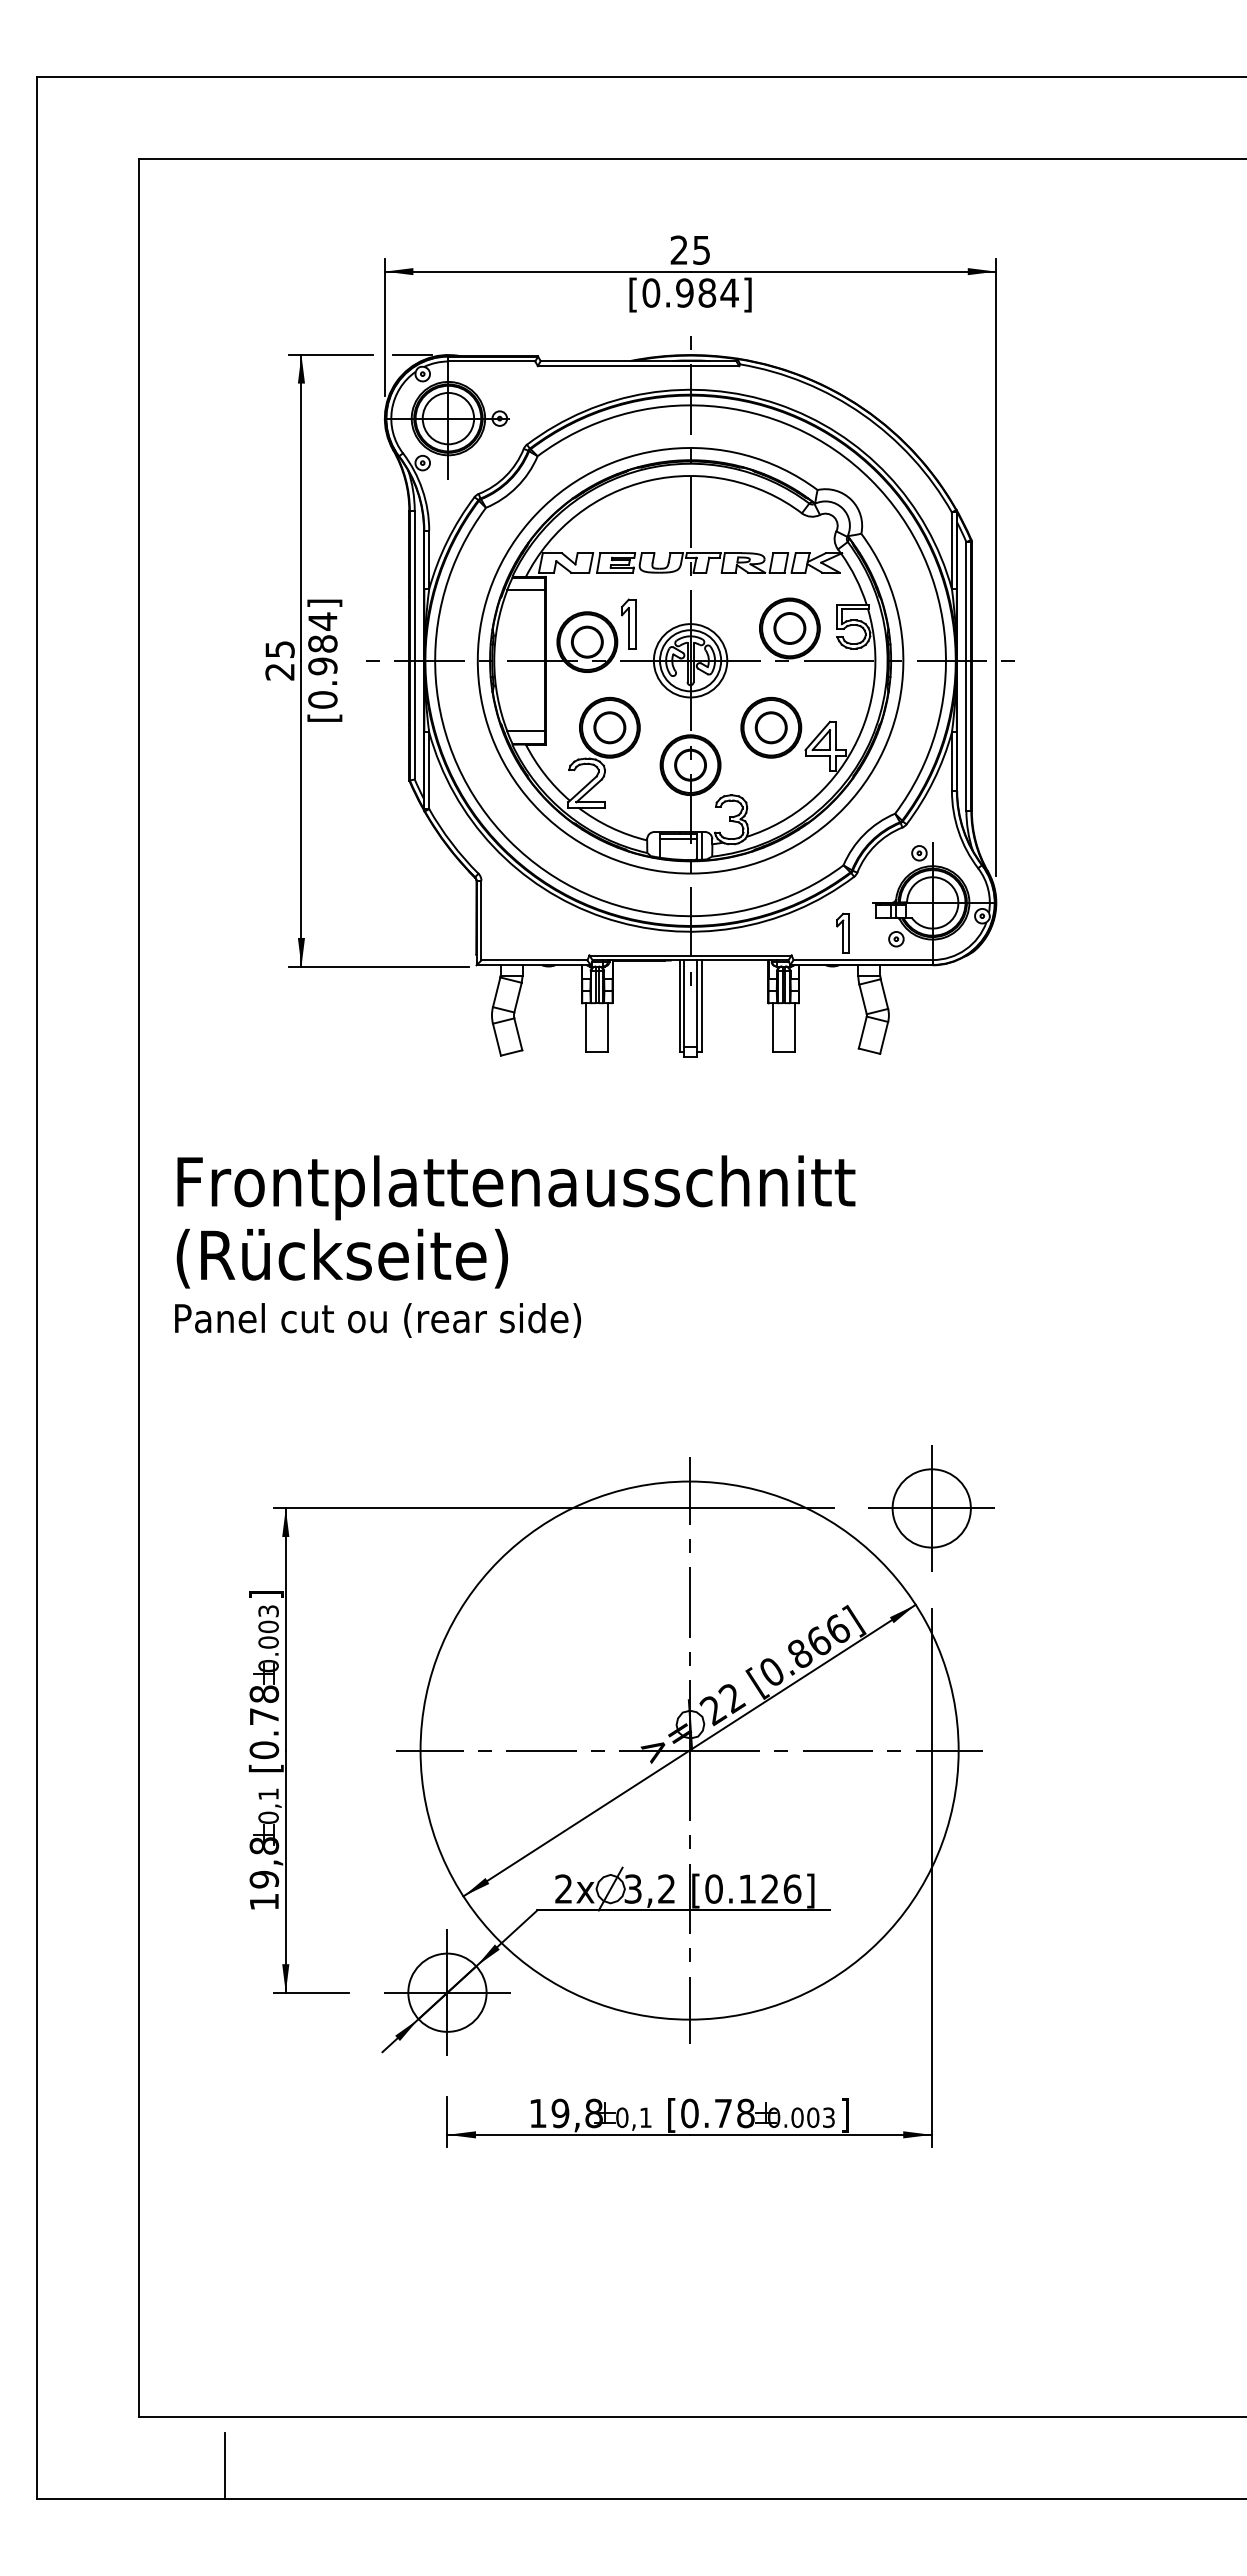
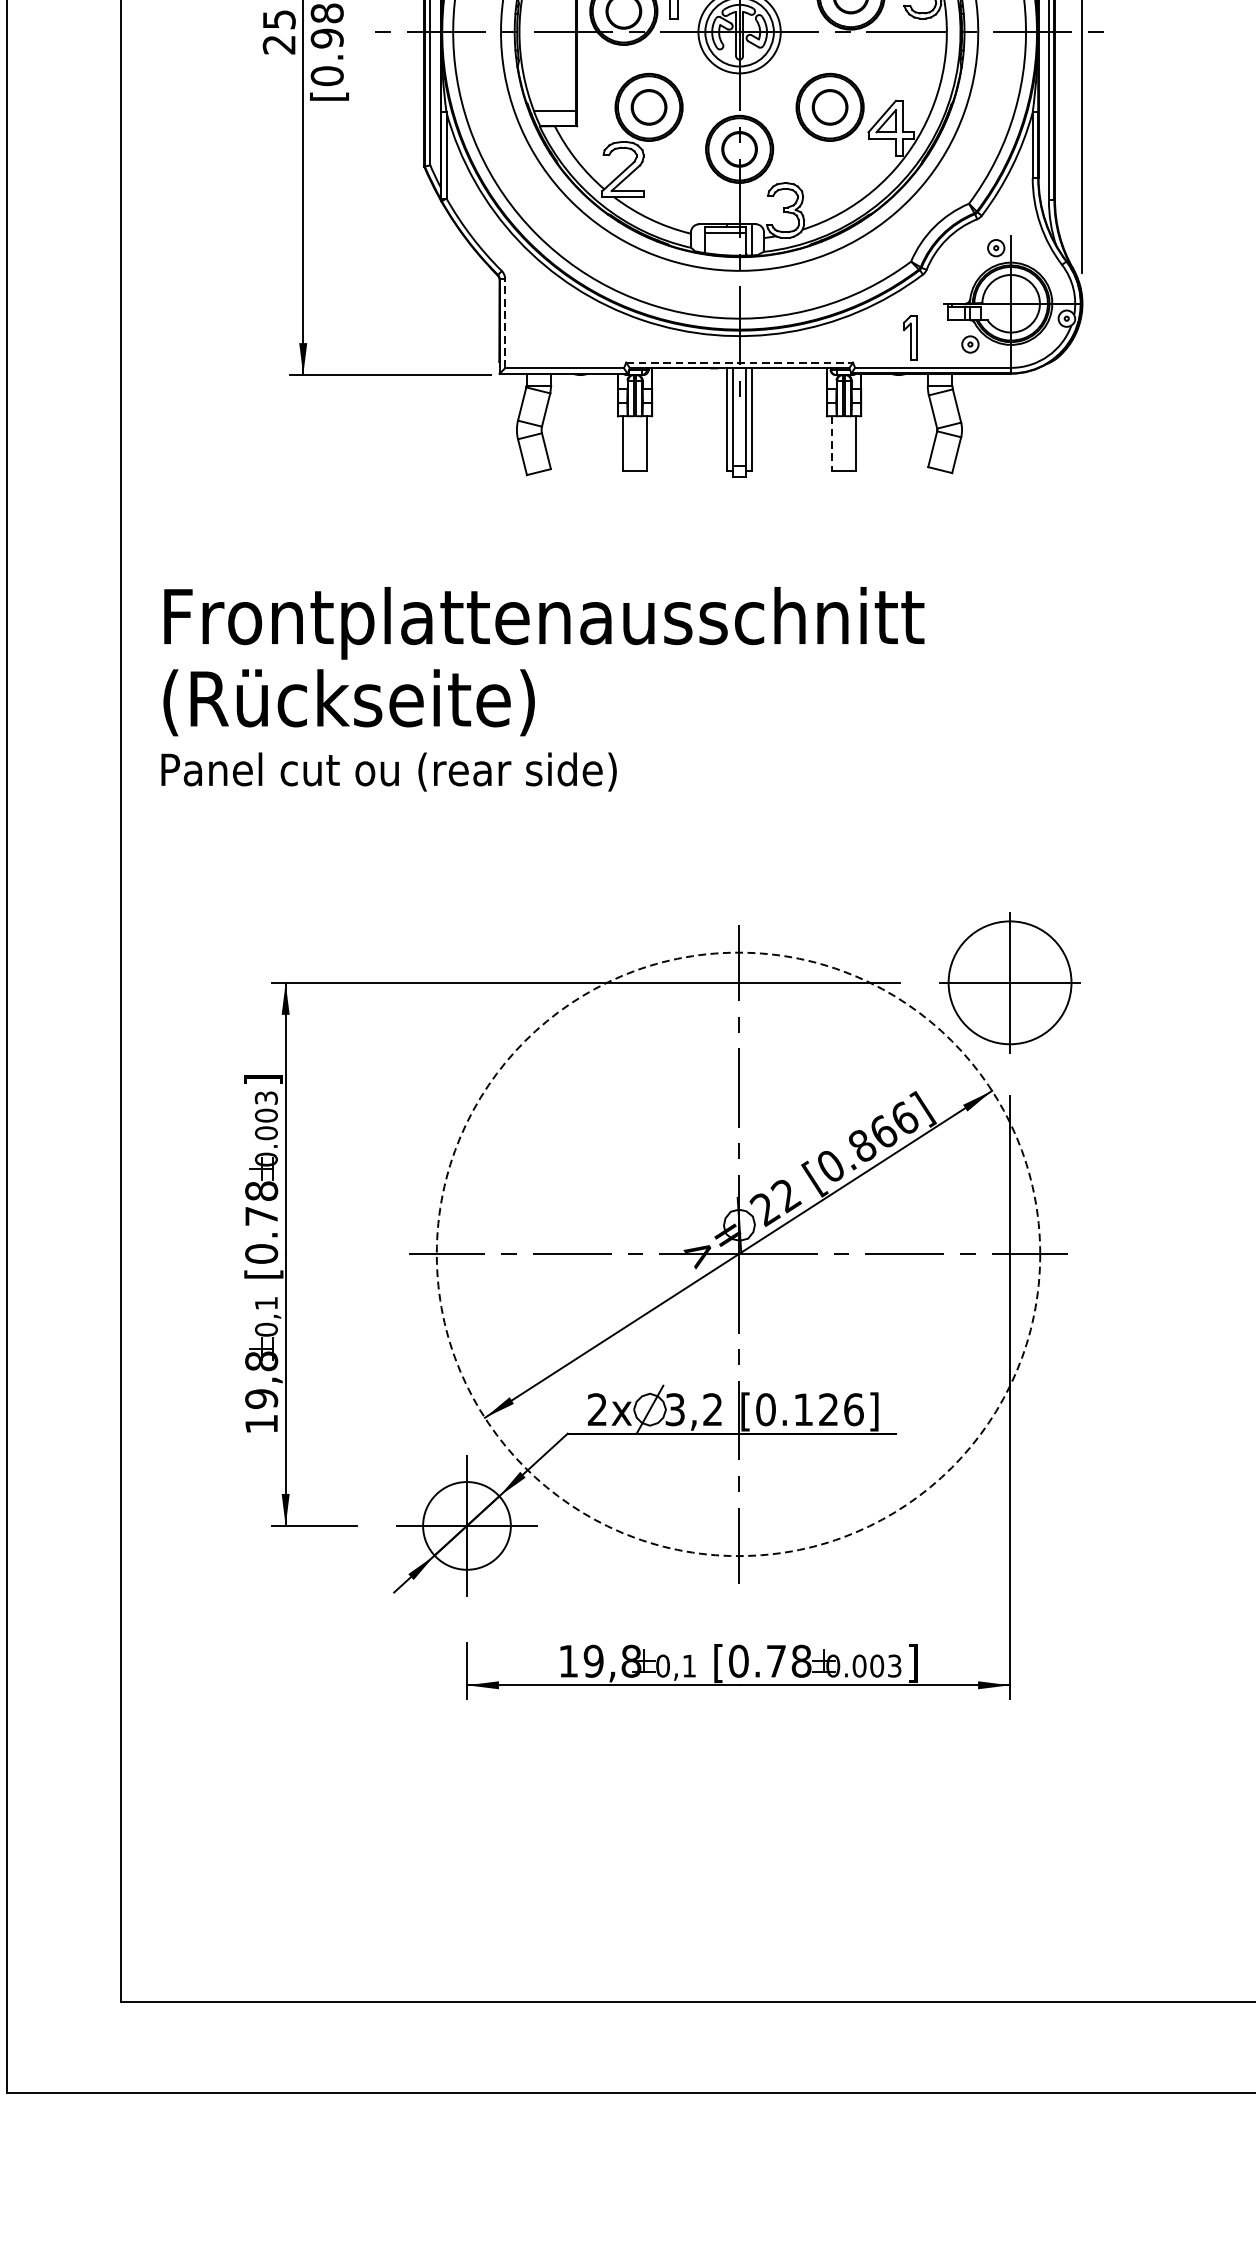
line: (481, 920) -> (505, 323), solid -> dashed
line: (691, 955) -> (740, 362), solid -> dashed
line: (772, 1028) -> (831, 444), solid -> dashed
circle: (931, 1508) -> (1009, 982), size x1.4
circle: (689, 1750) -> (738, 1254), solid -> dashed
line: (224, 2465) -> (216, 2056), removed

